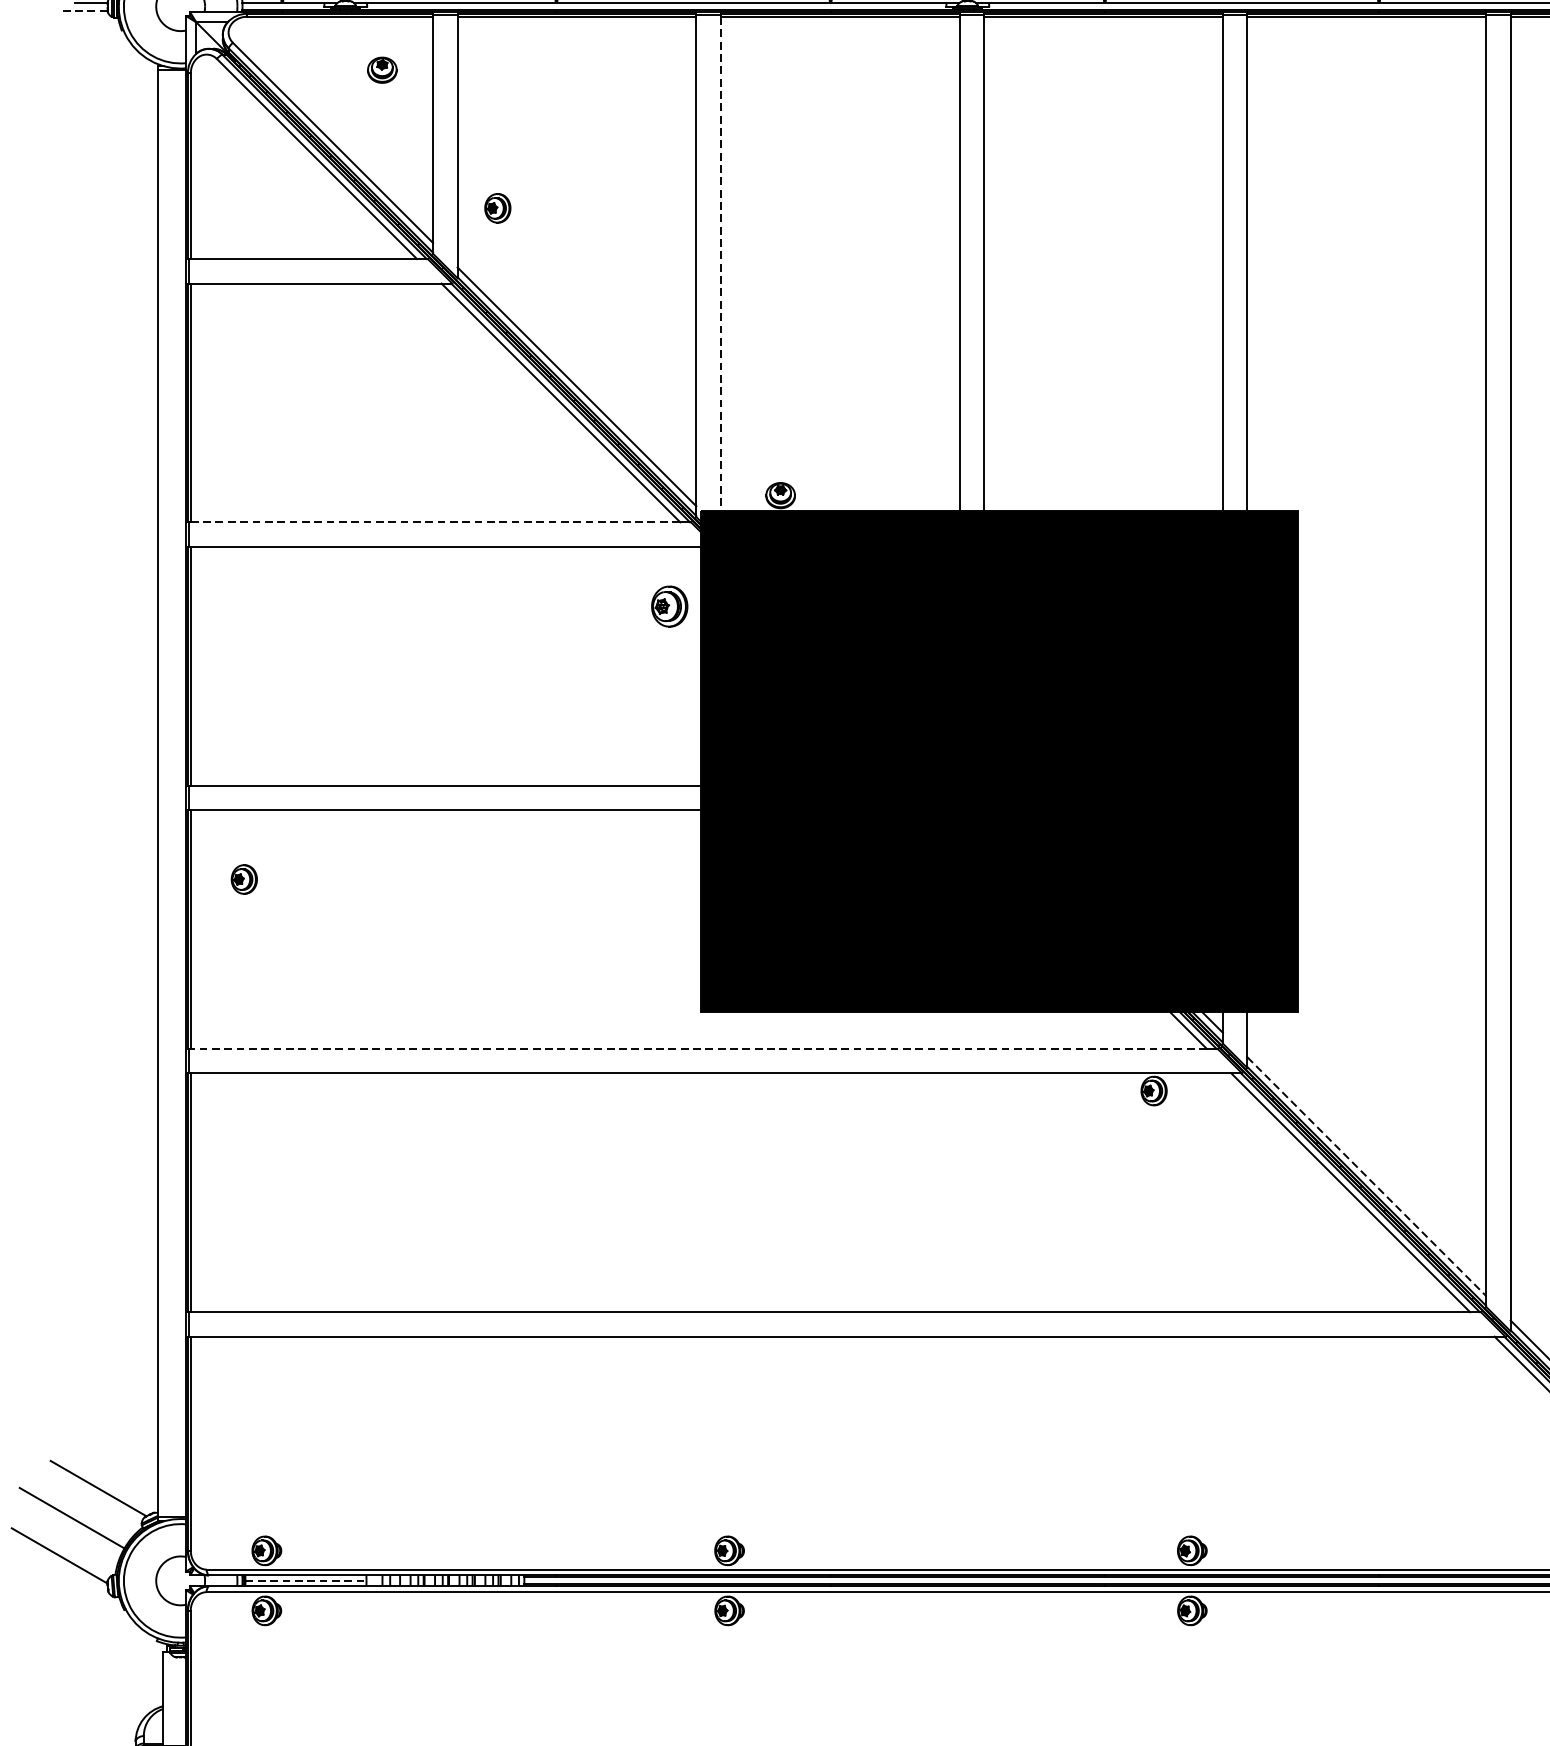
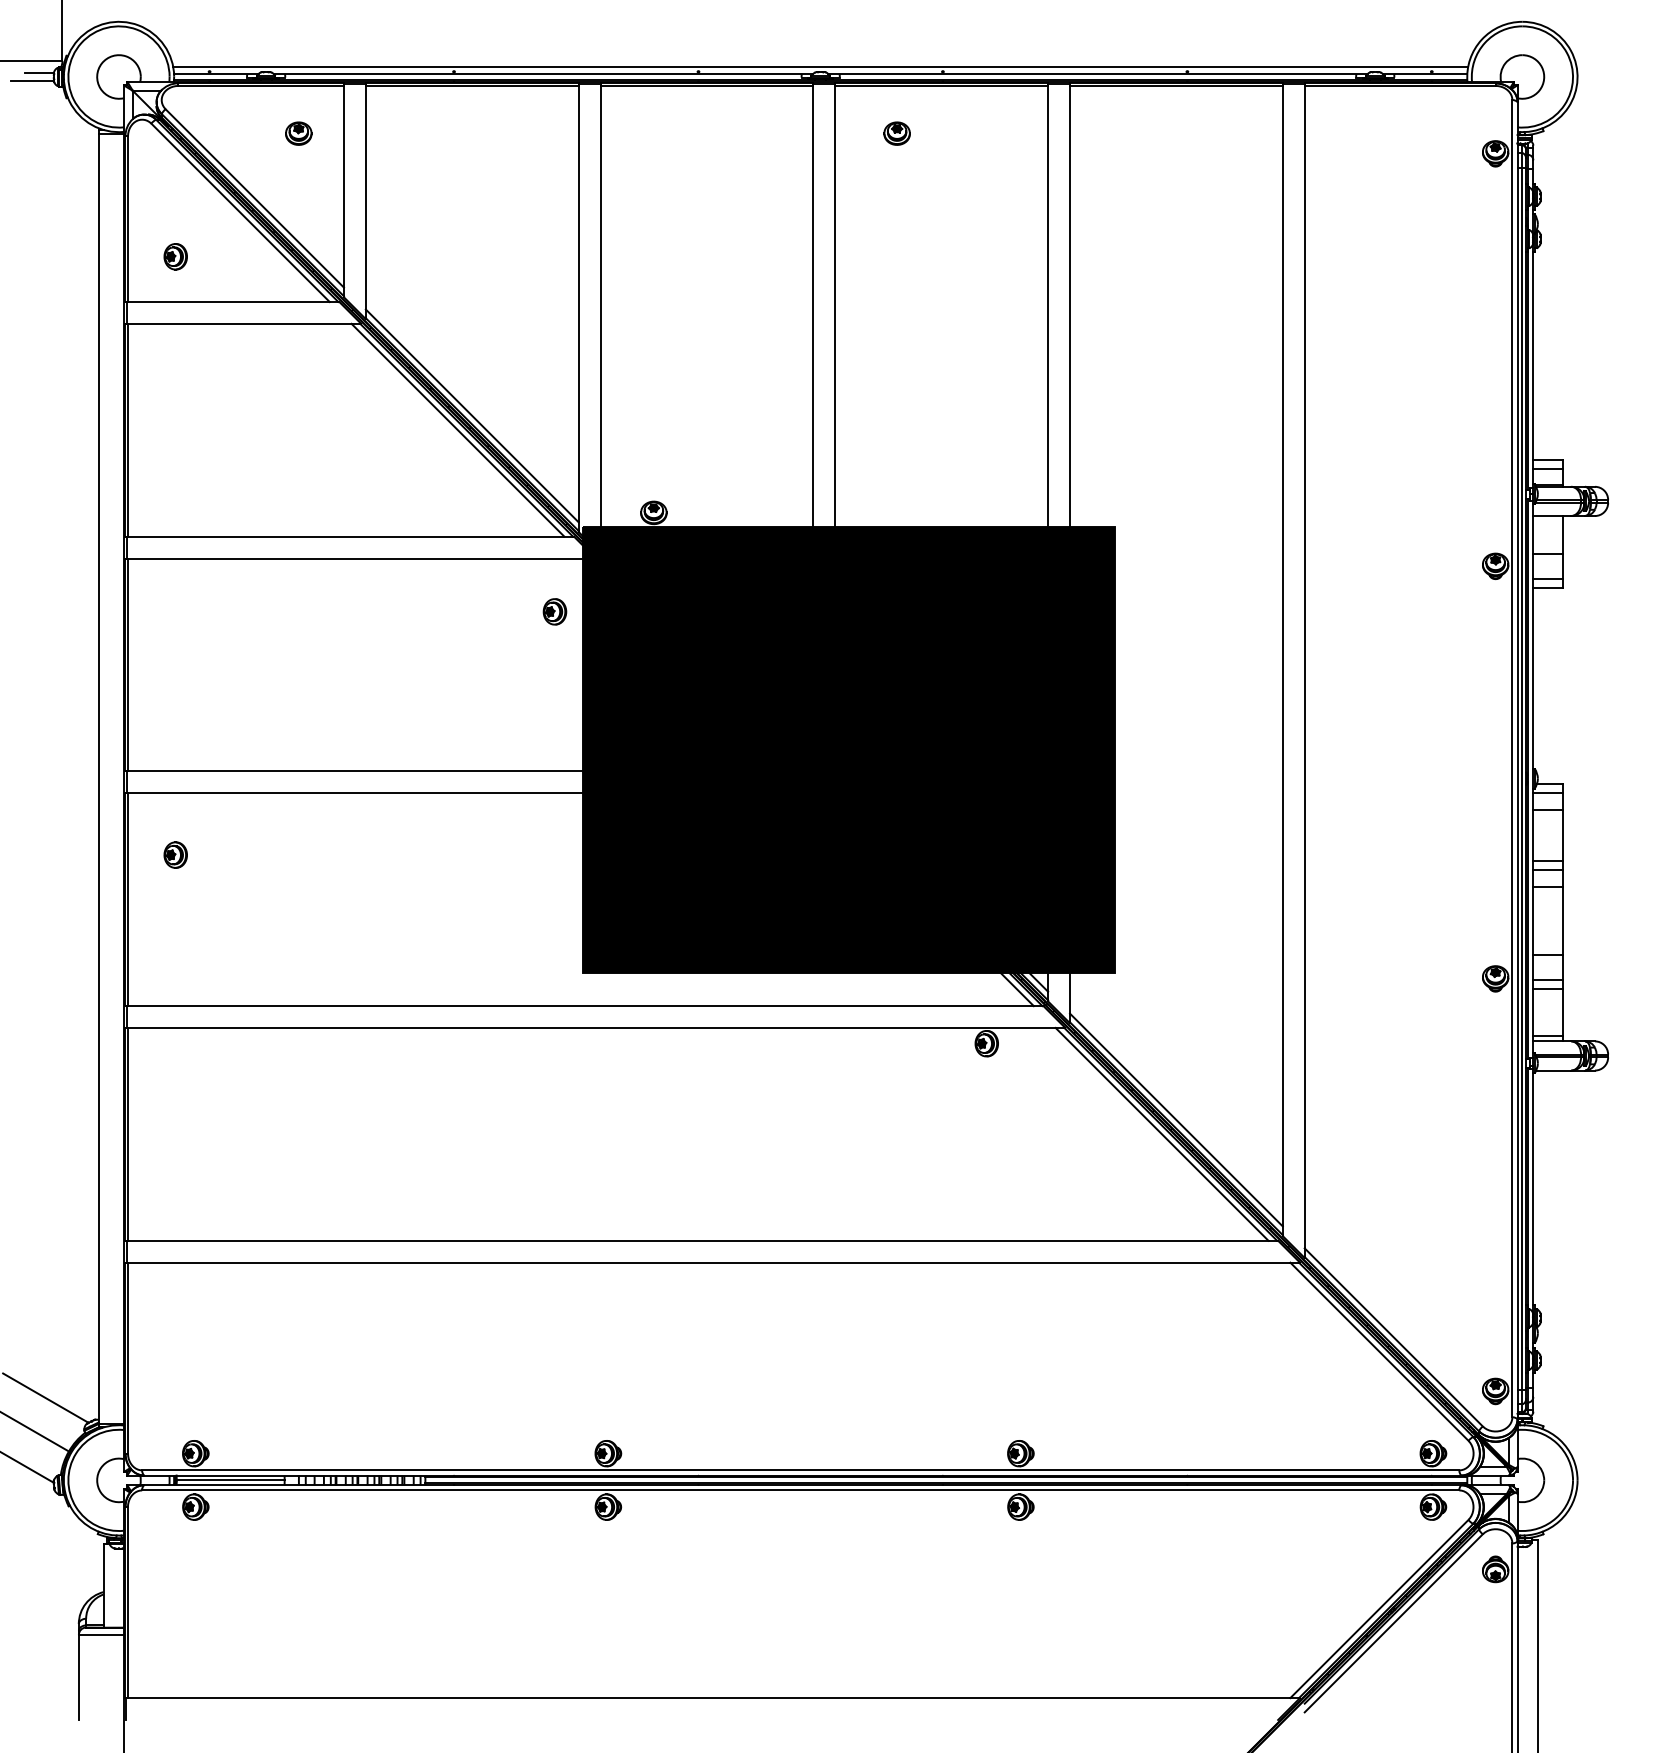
line: (83, 10) -> (32, 80), dashed -> solid
part: (1052, 70) -> (896, 133), added
part: (497, 208) -> (175, 256), moved
line: (720, 273) -> (600, 314), dashed -> solid
line: (435, 522) -> (346, 536), dashed -> solid
part: (669, 606) -> (554, 611), size x0.71
line: (698, 1049) -> (580, 1006), dashed -> solid
line: (1366, 1177) -> (1176, 1120), dashed -> solid
line: (305, 1580) -> (230, 1480), dashed -> solid

